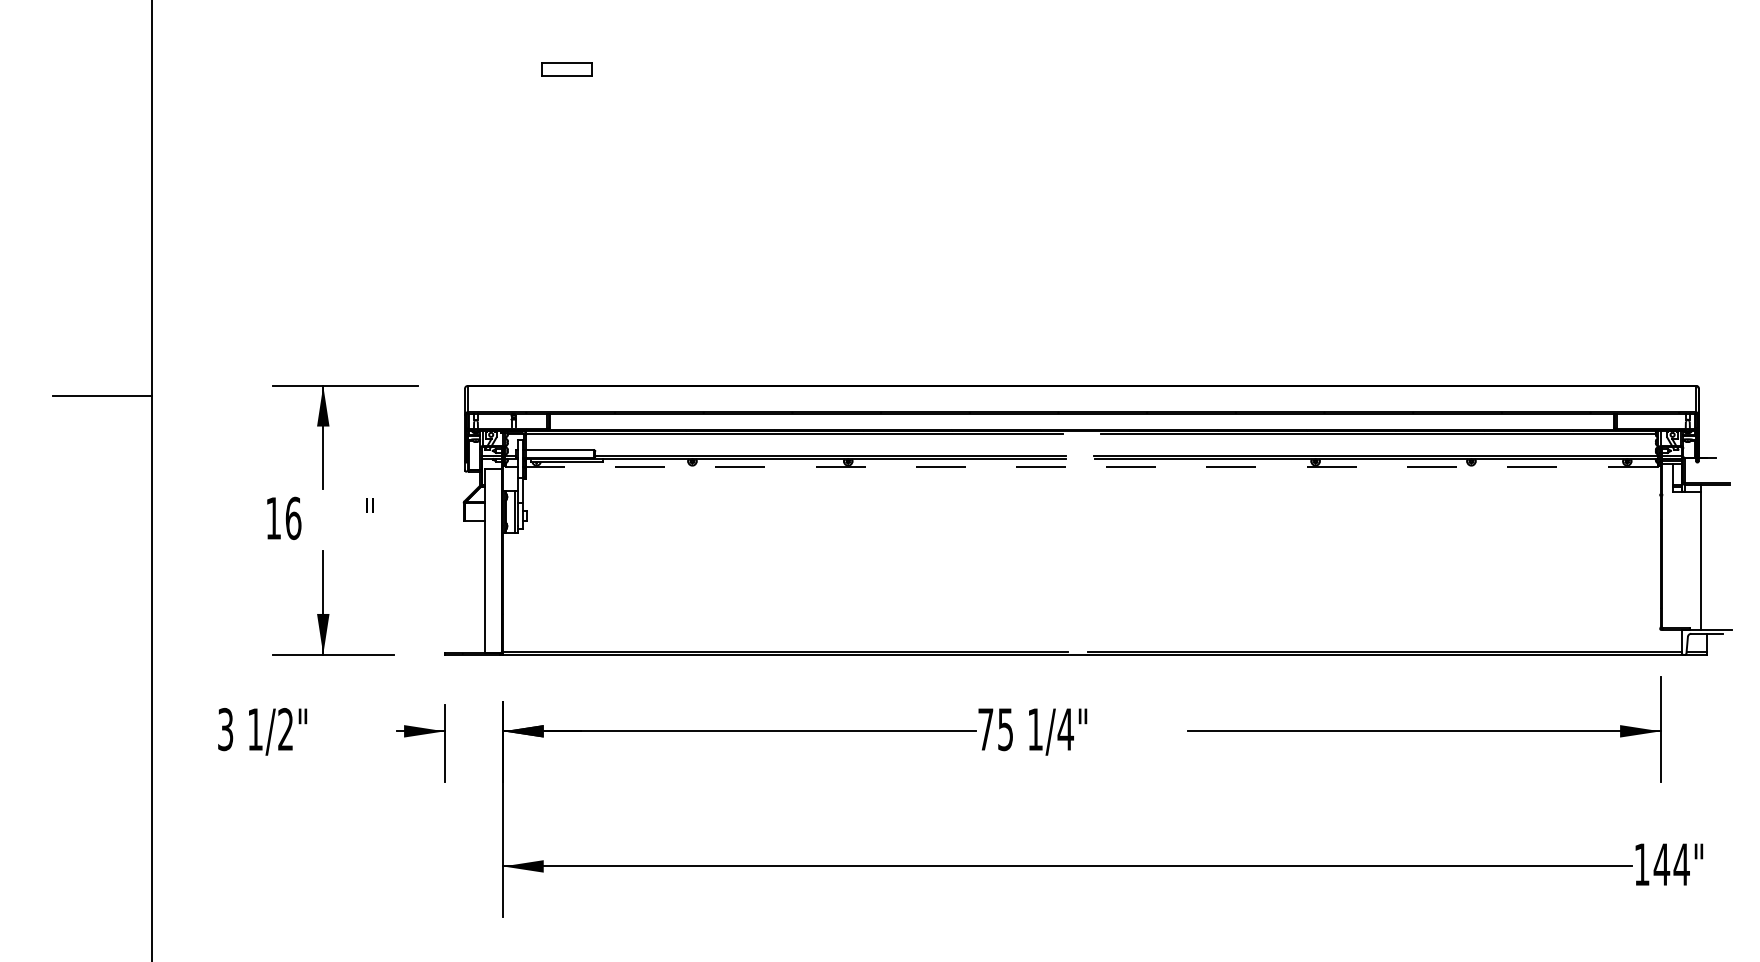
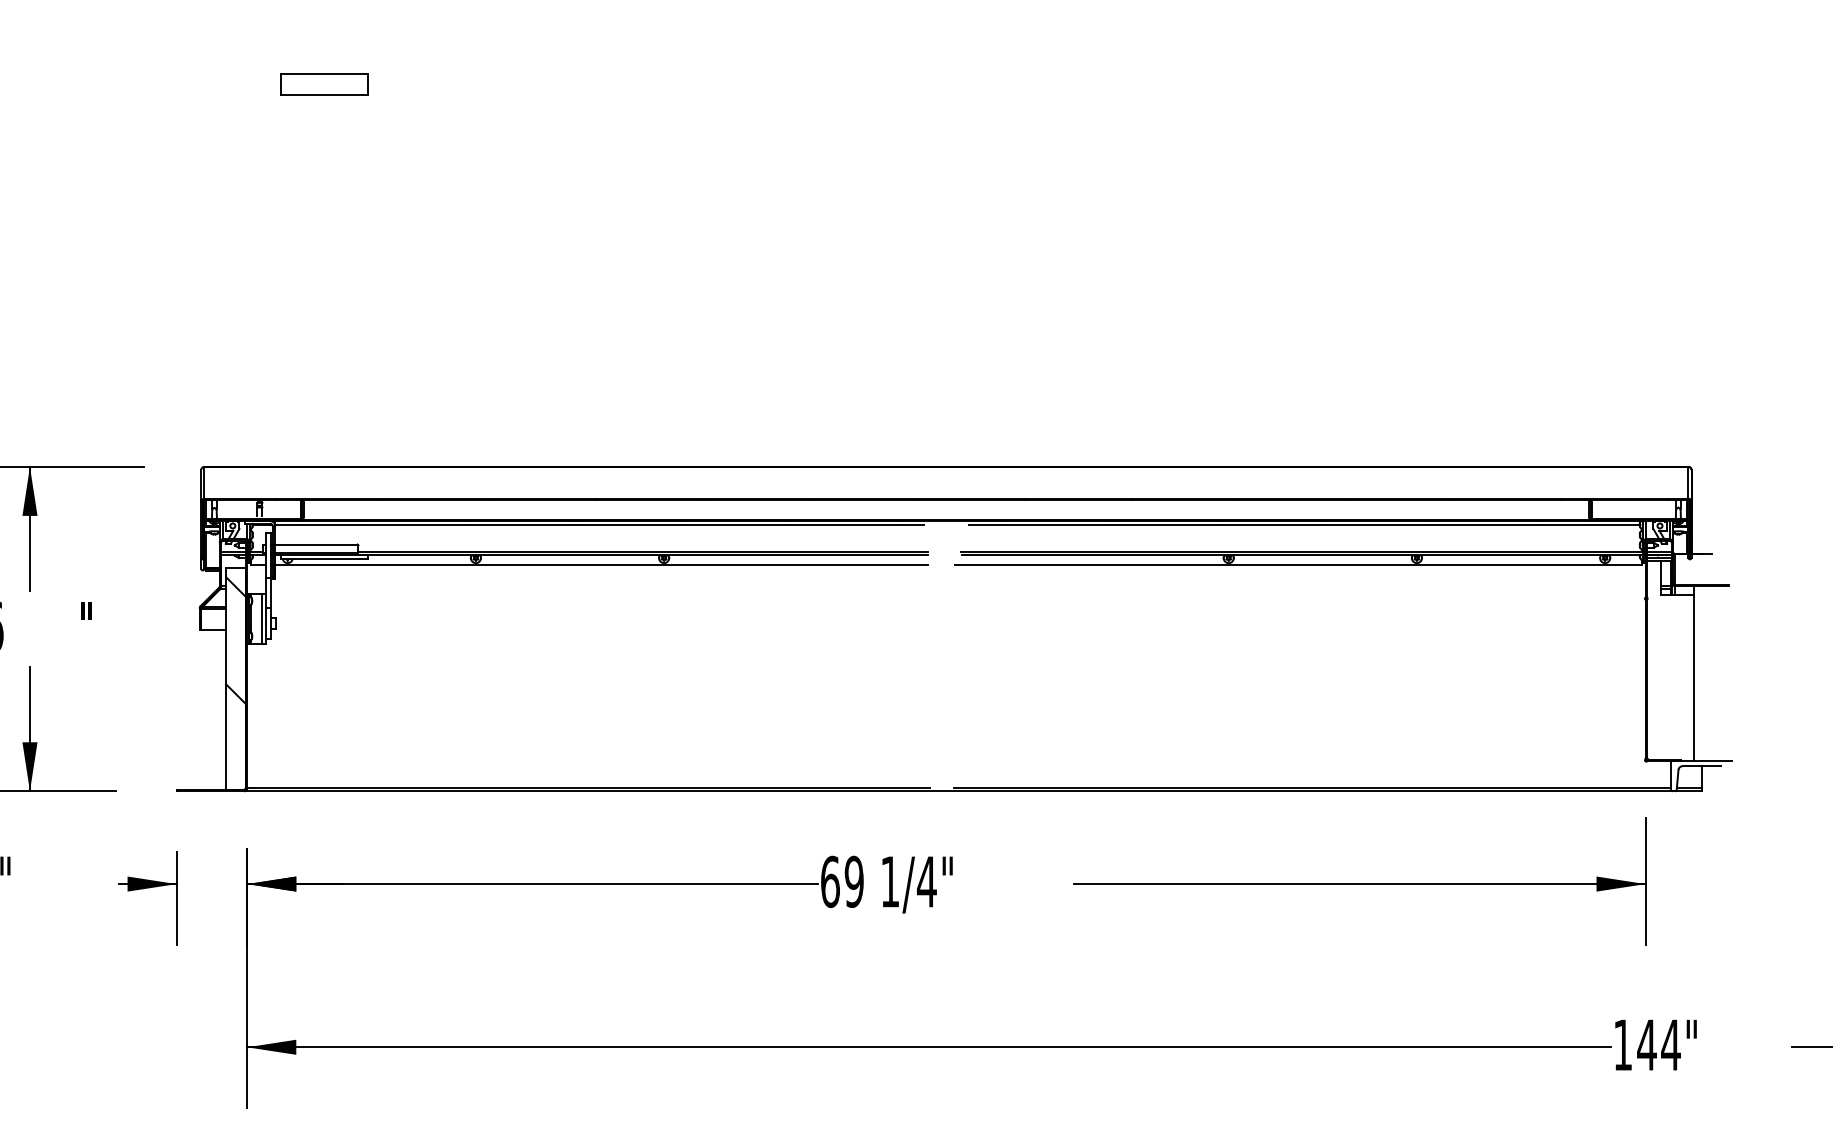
part: (566, 69) -> (323, 84), size x1.43
line: (795, 467) -> (600, 565), dashed -> solid
line: (1372, 467) -> (1297, 565), dashed -> solid
hatch: (493, 529) -> (235, 640), added
text: (995, 729) -> (842, 881), 75 -> 69

